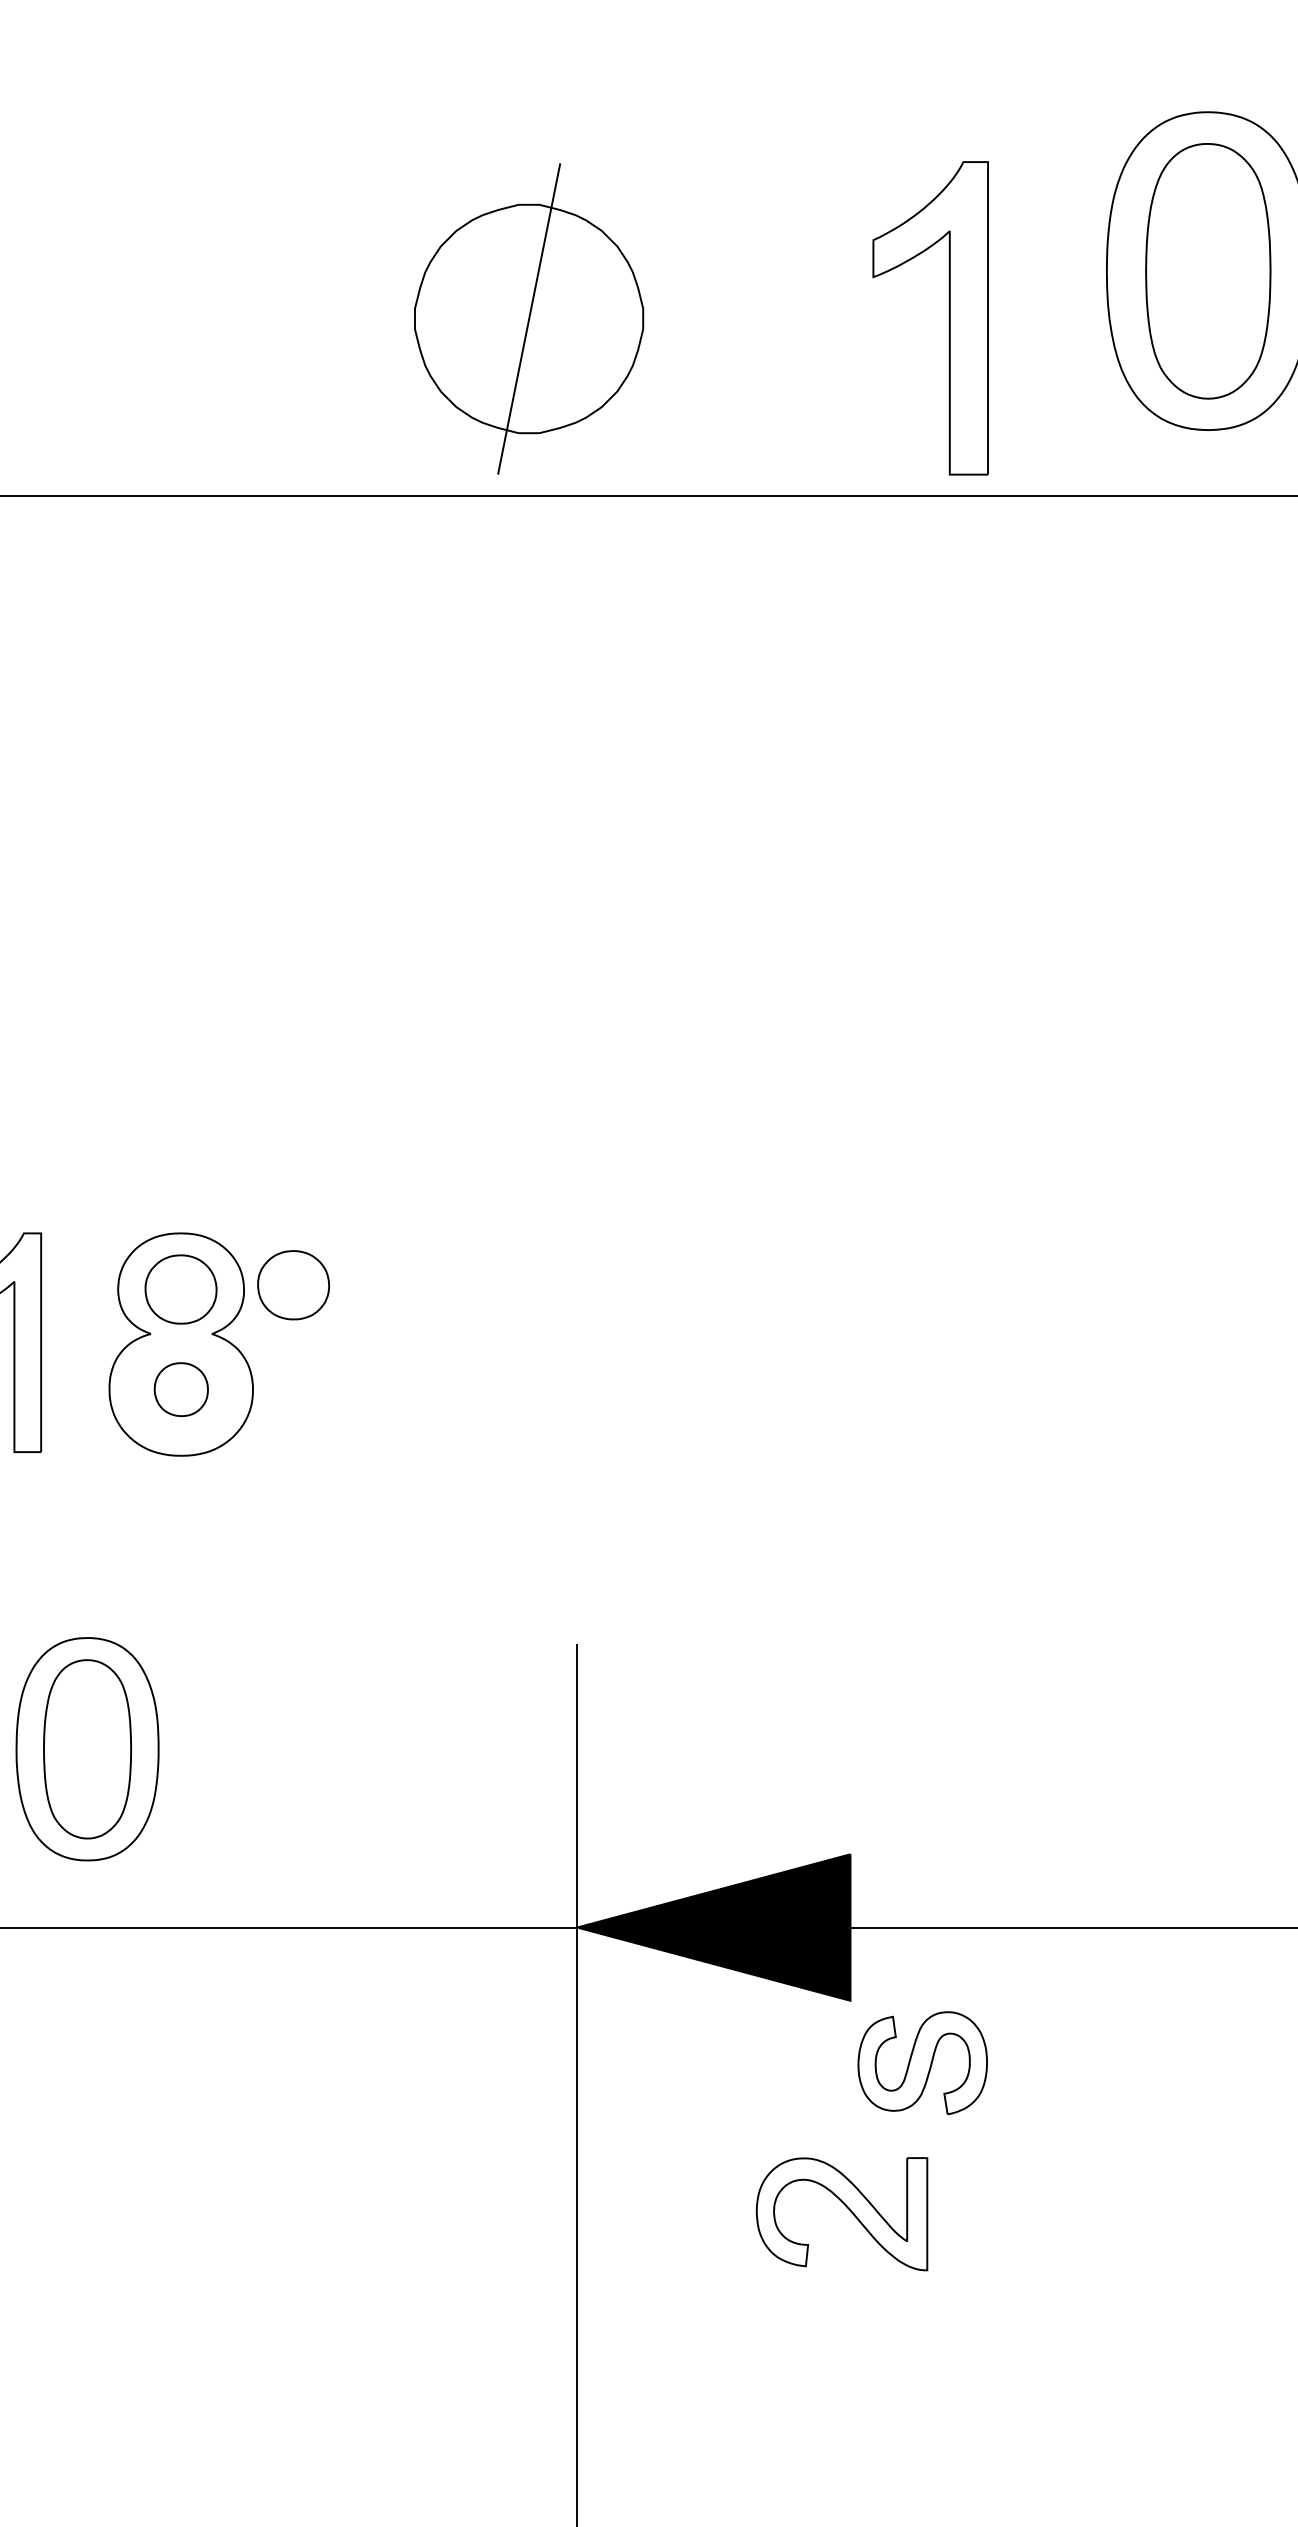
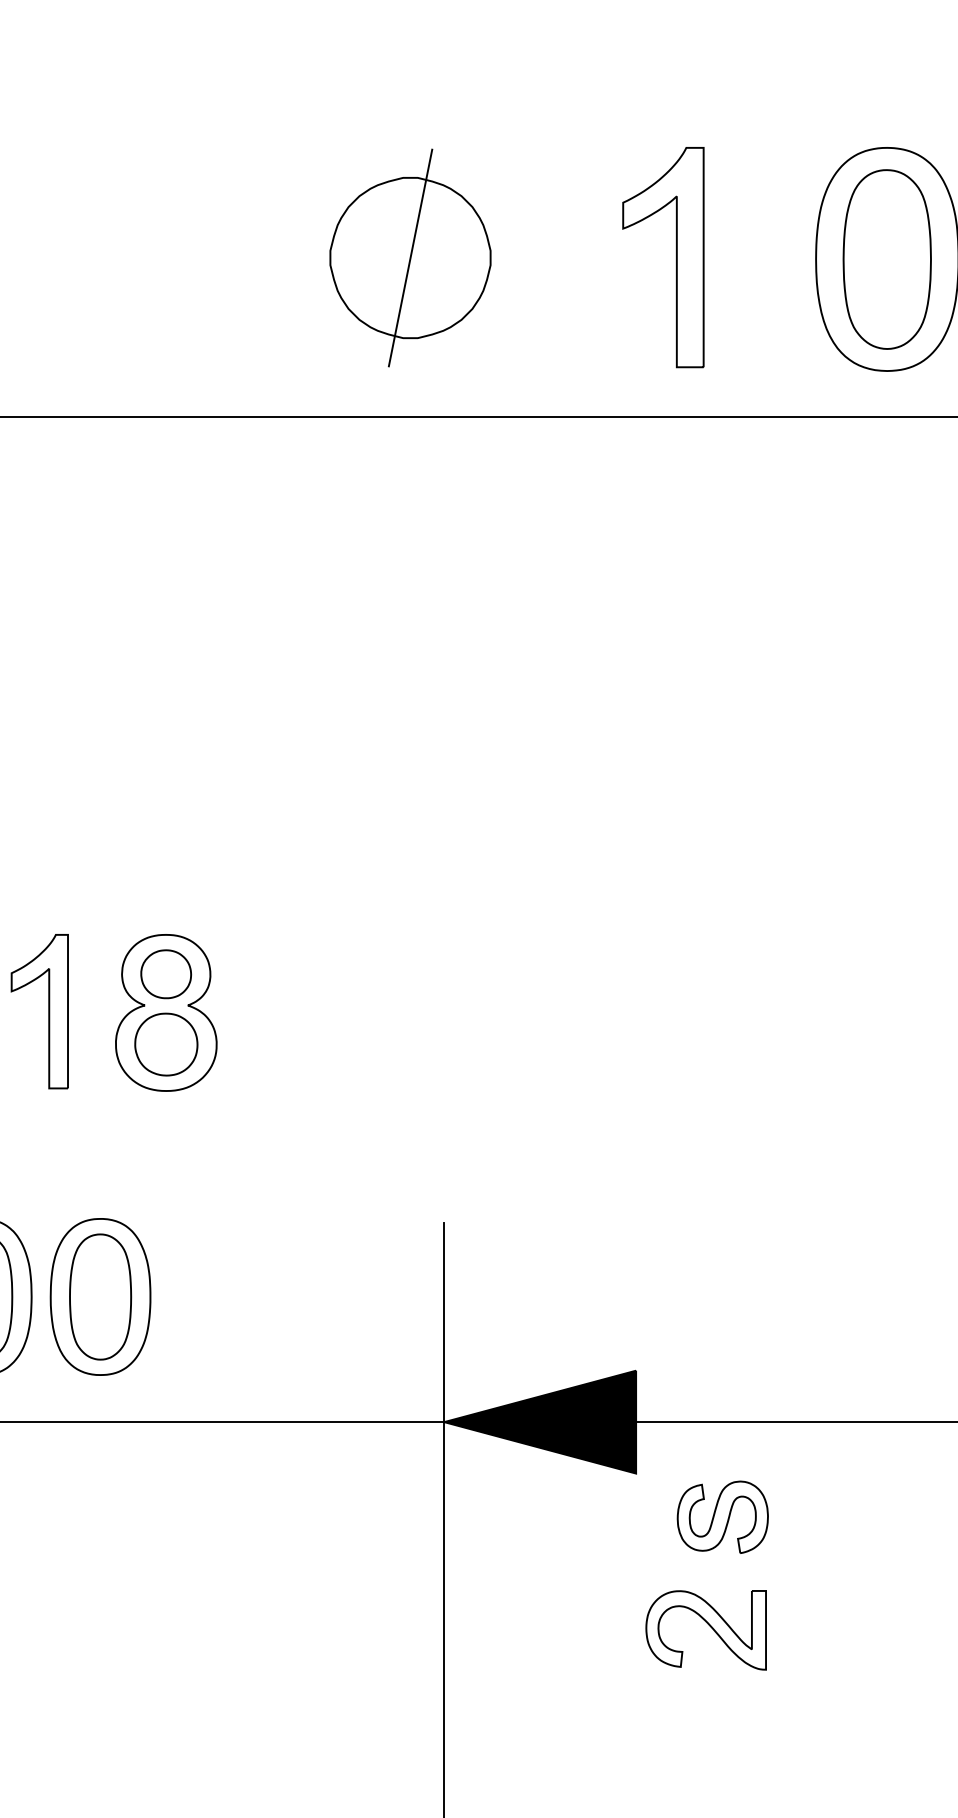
part: (529, 318) -> (410, 257), moved
part: (949, 318) -> (676, 257), moved
part: (292, 1285) -> (244, 971), removed
part: (181, 1389) -> (166, 1044), size x1.67
part: (922, 2061) -> (722, 1516), moved
part: (841, 2214) -> (705, 1630), moved

